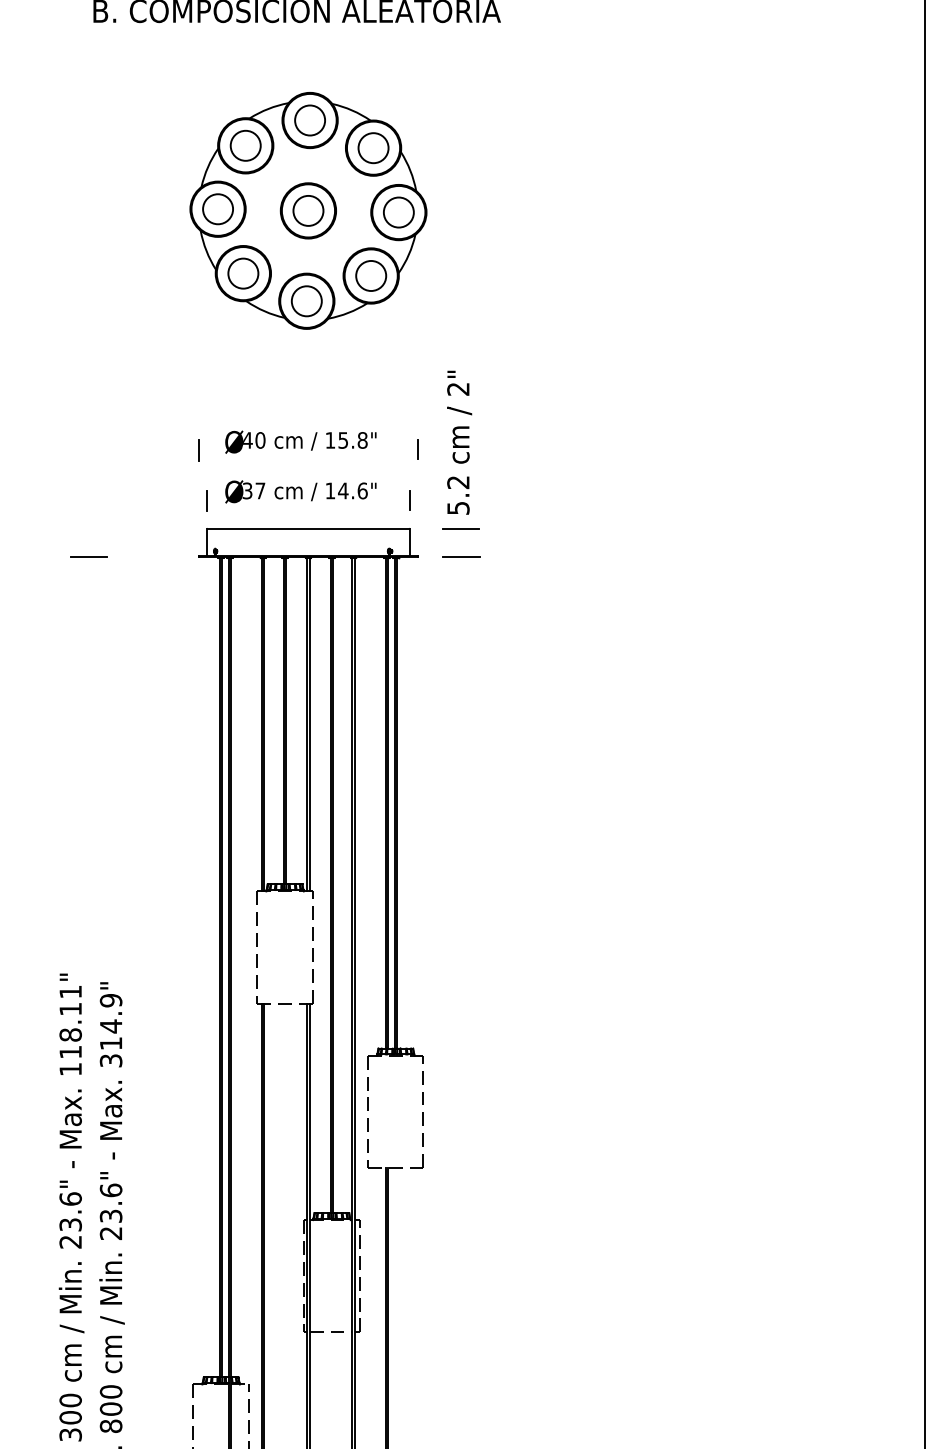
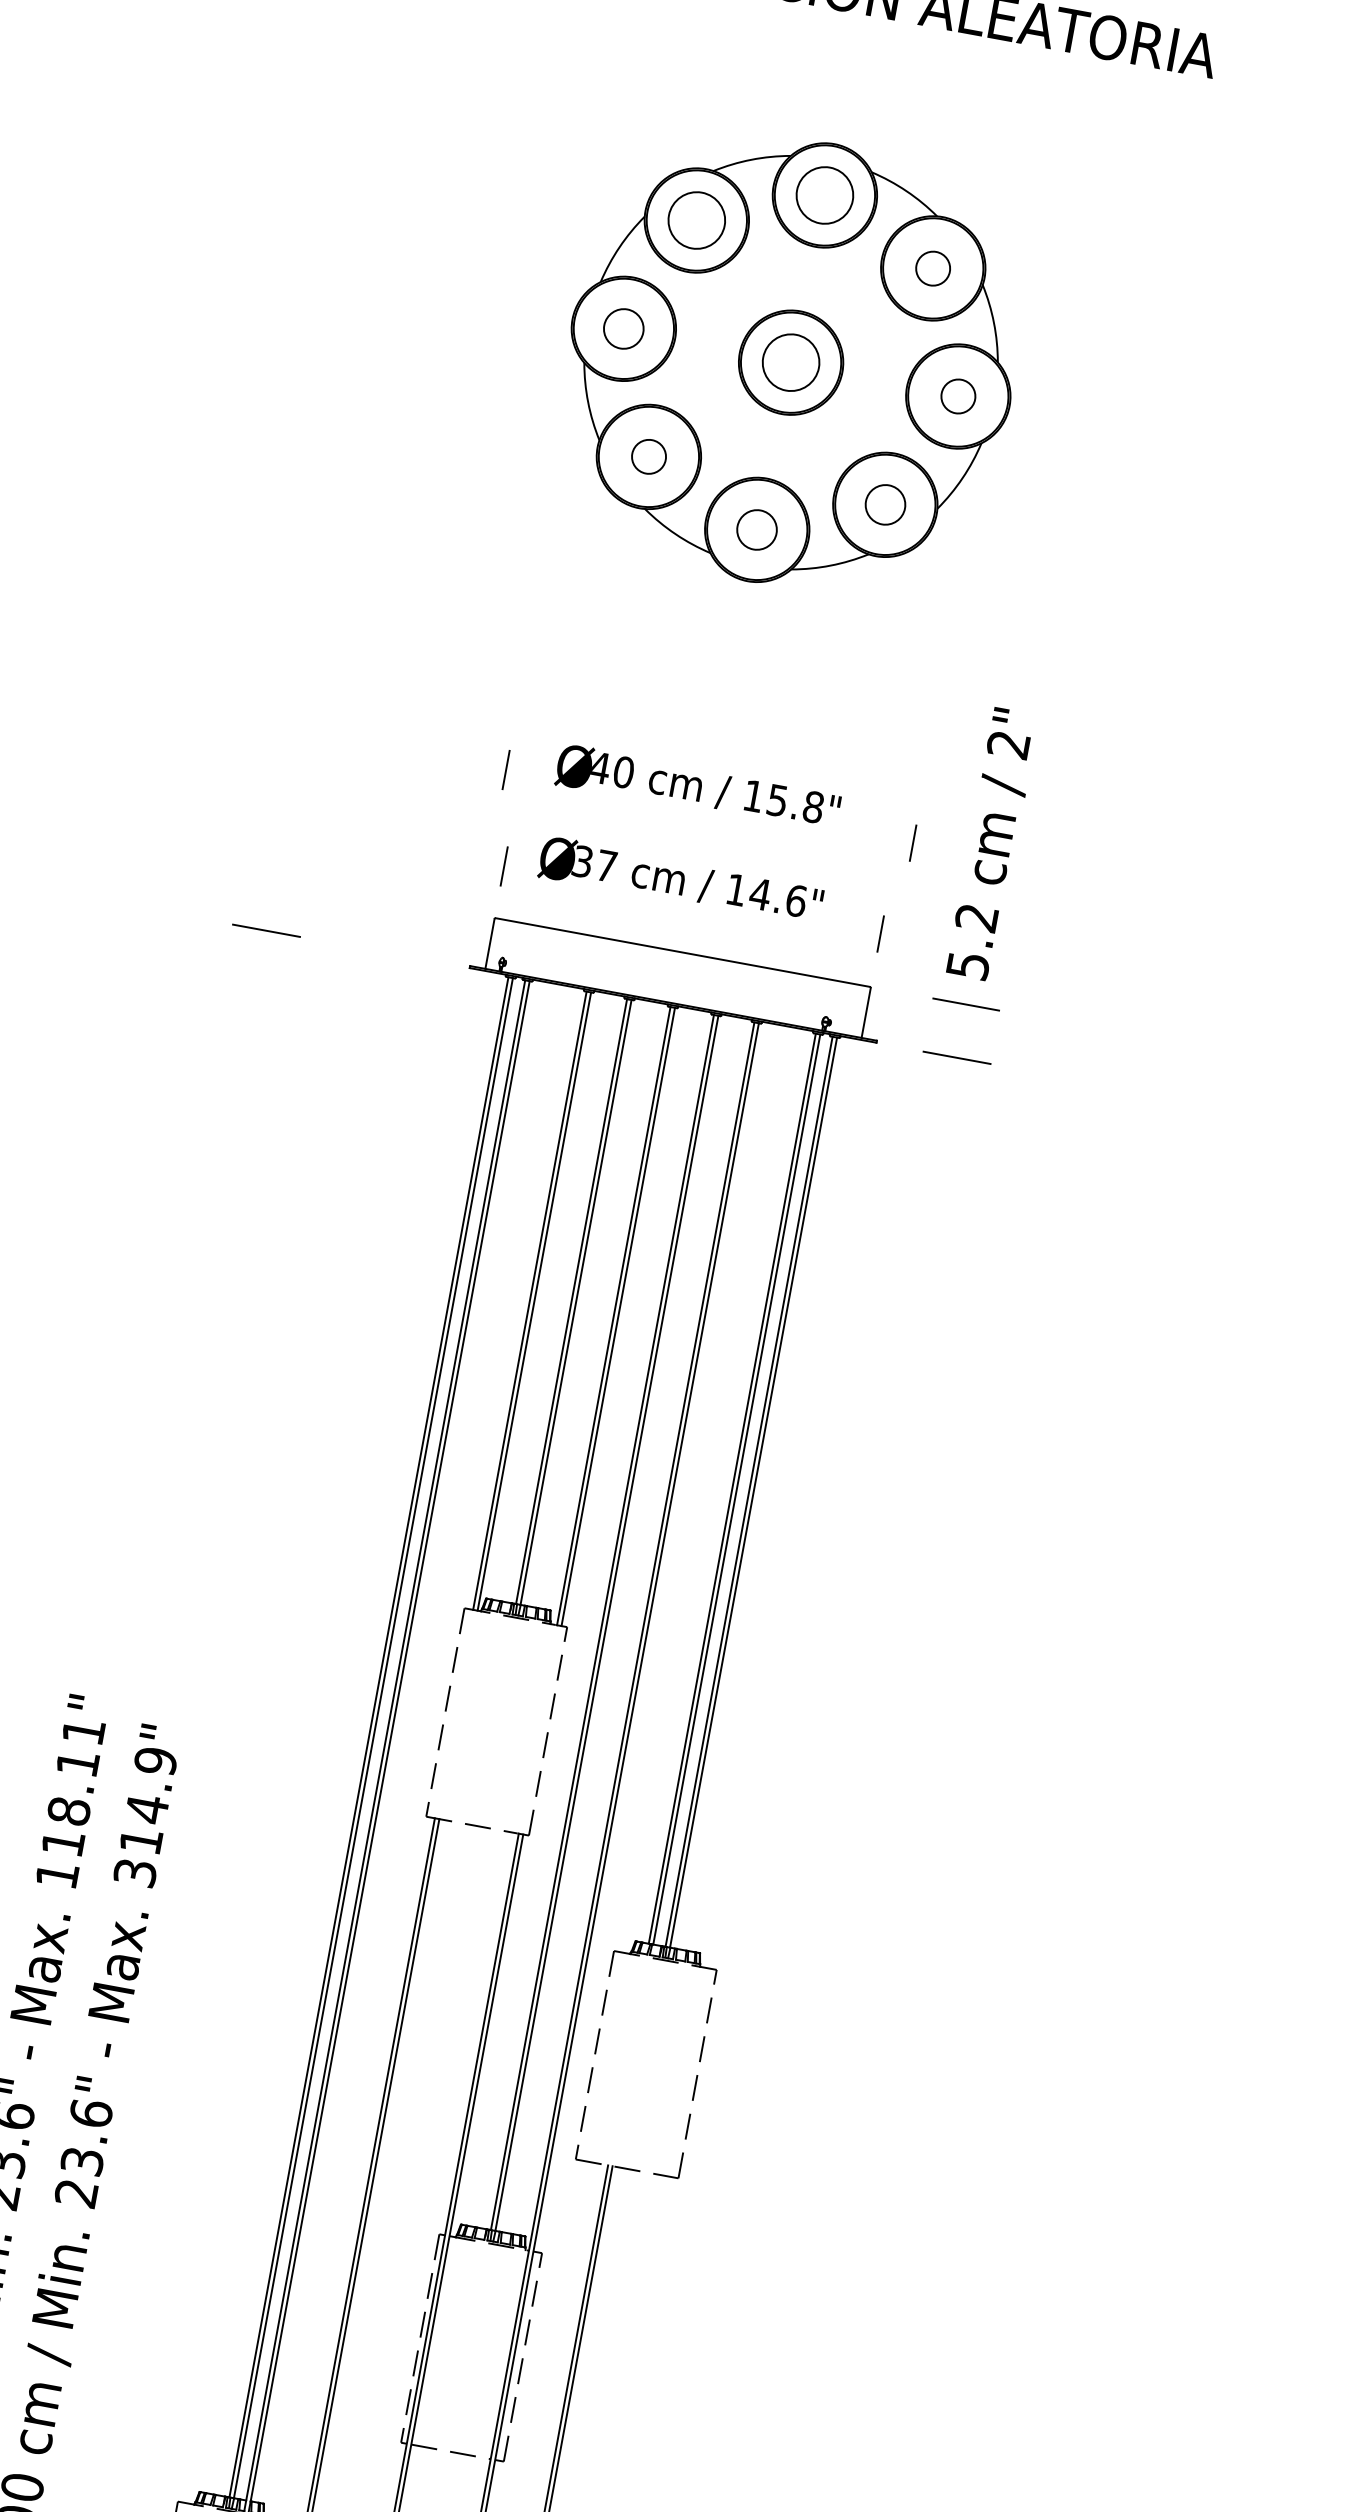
circle: (373, 148) -> (933, 269), size x0.6
circle: (217, 209) -> (622, 329), size x0.7
circle: (398, 212) -> (957, 396), size x0.6
circle: (243, 273) -> (649, 456), size x0.6
circle: (371, 275) -> (886, 504), size x0.7
circle: (306, 301) -> (756, 530), size x0.7

